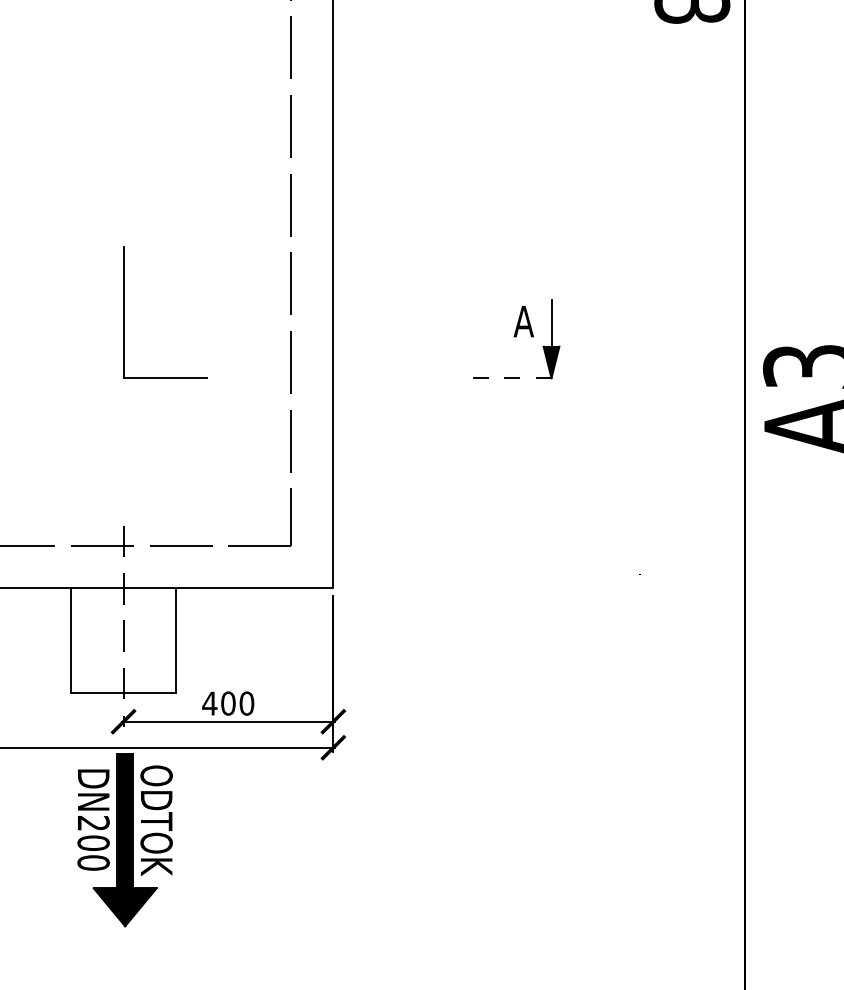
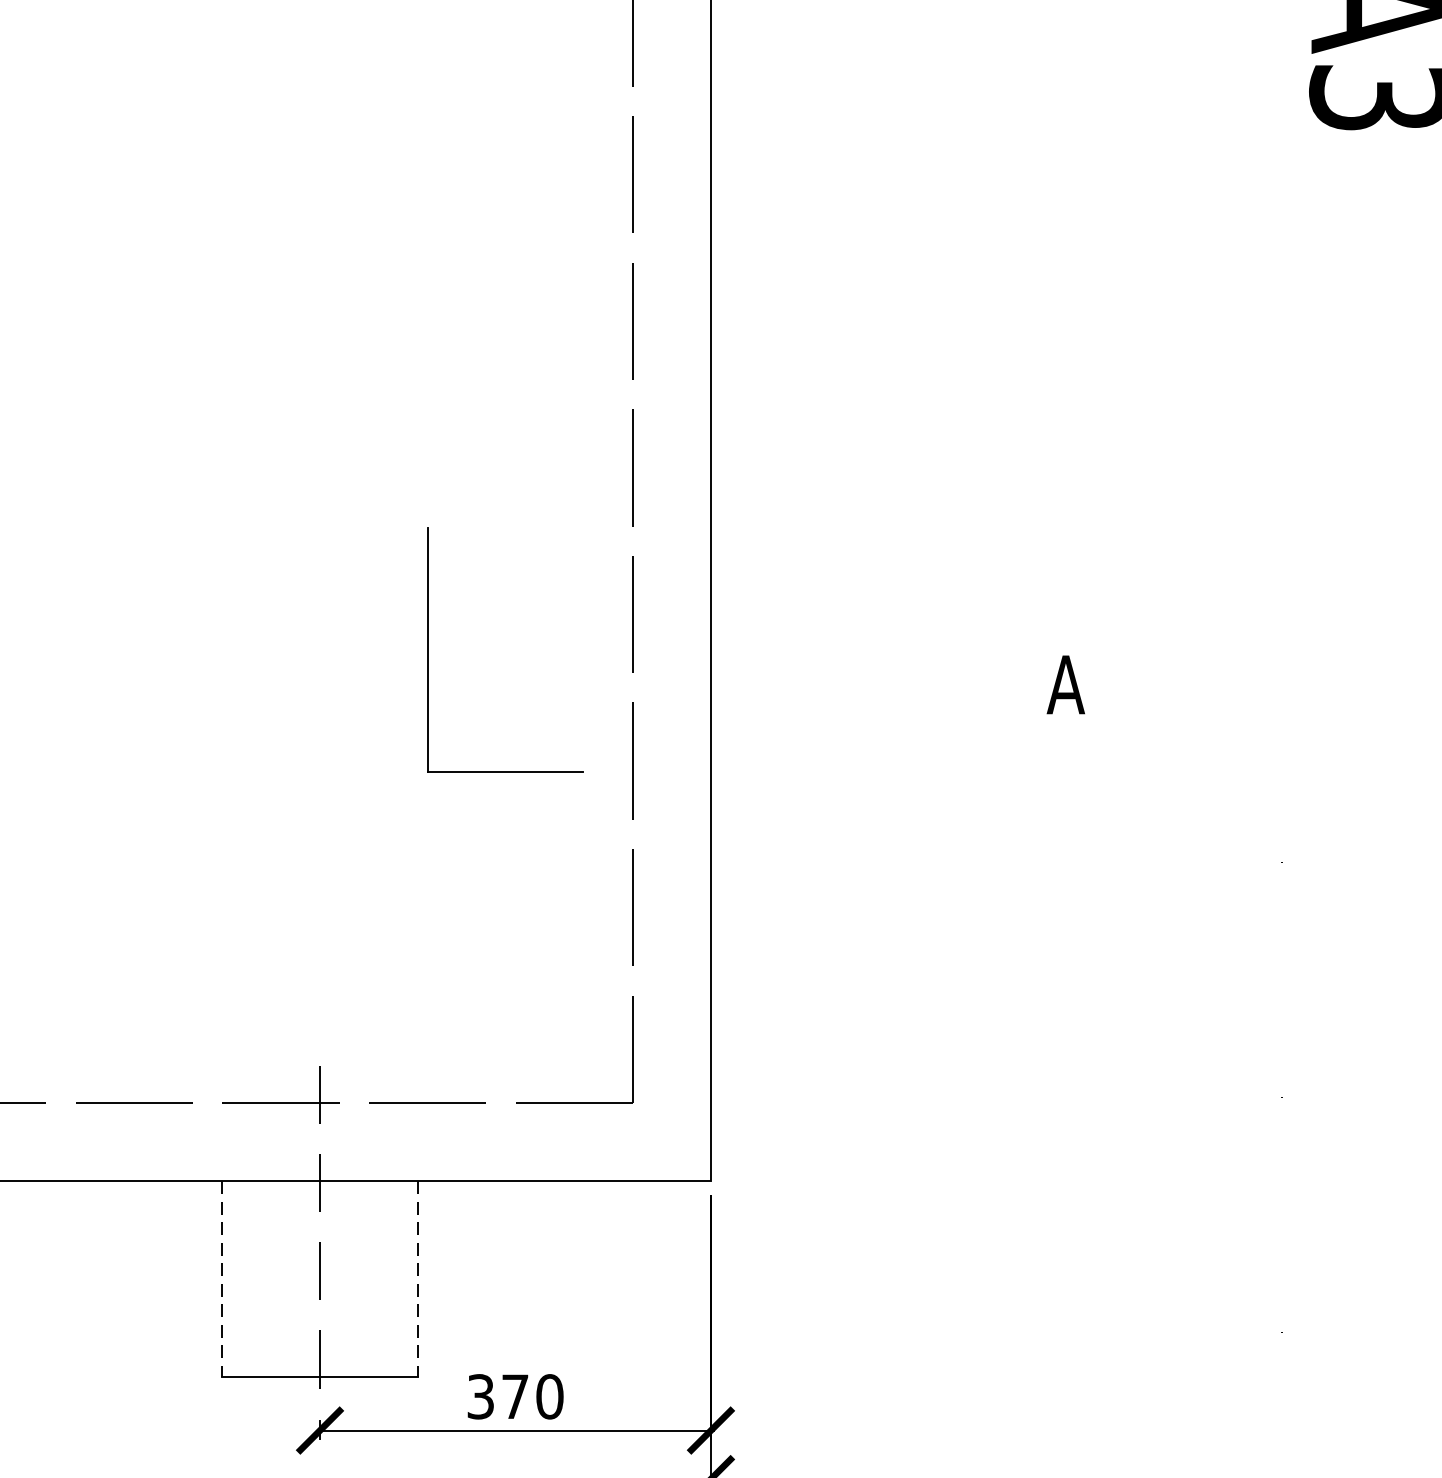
part: (124, 312) -> (429, 649), moved
part: (542, 346) -> (1100, 731), removed
line: (71, 640) -> (222, 1279), solid -> dashed
line: (176, 640) -> (418, 1279), solid -> dashed
text: (218, 703) -> (496, 1396), 400 -> 370

